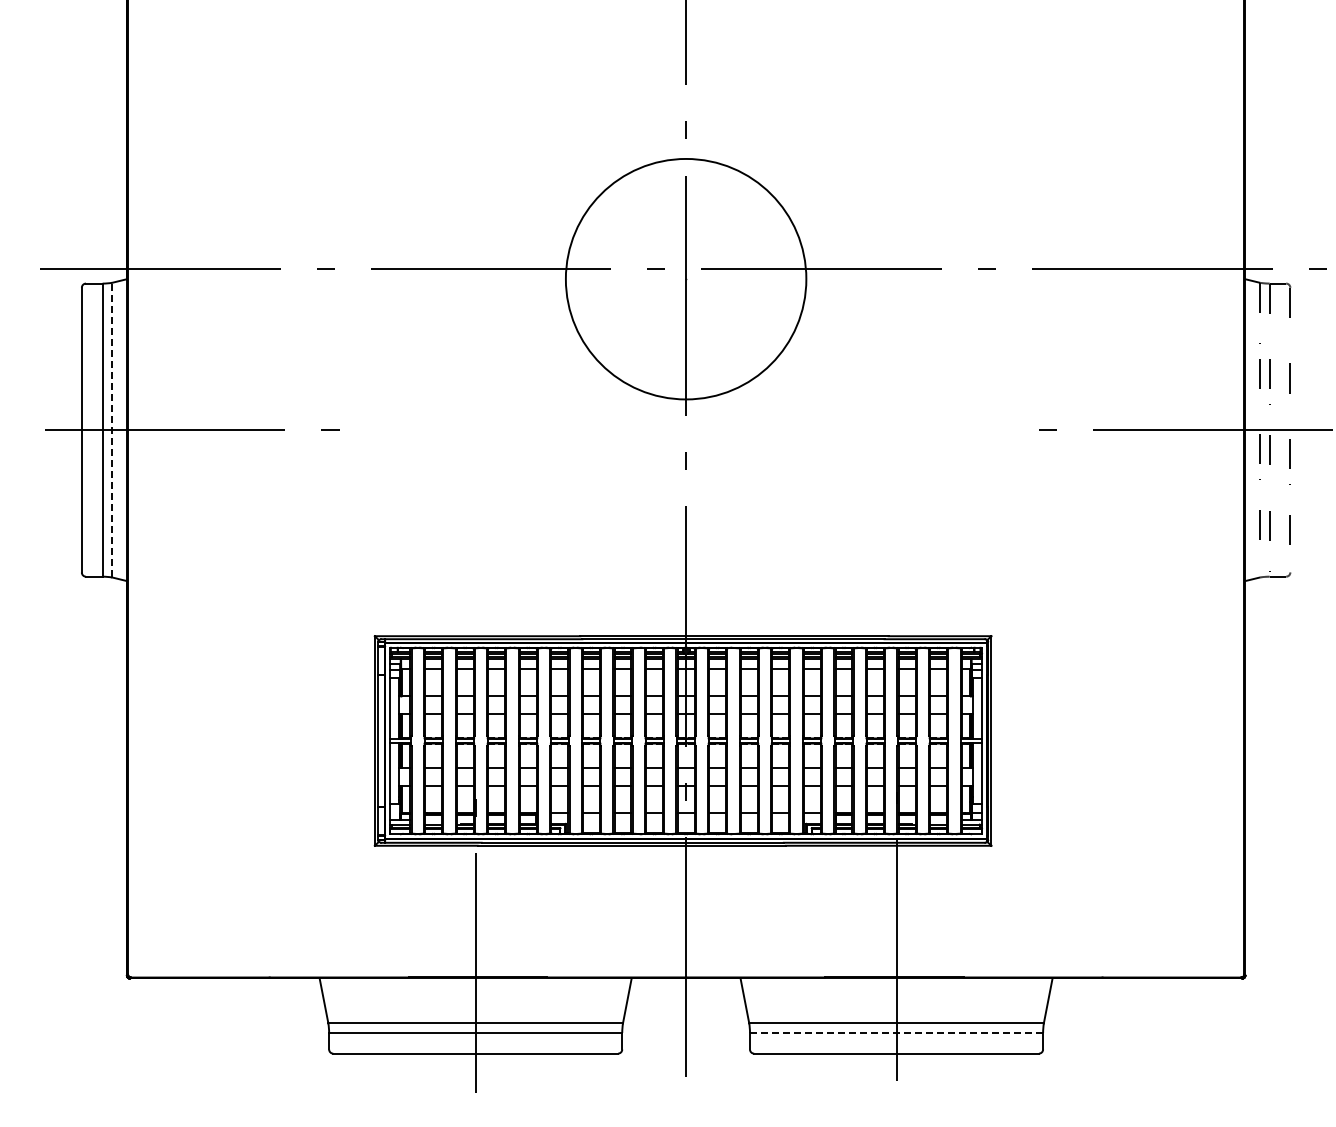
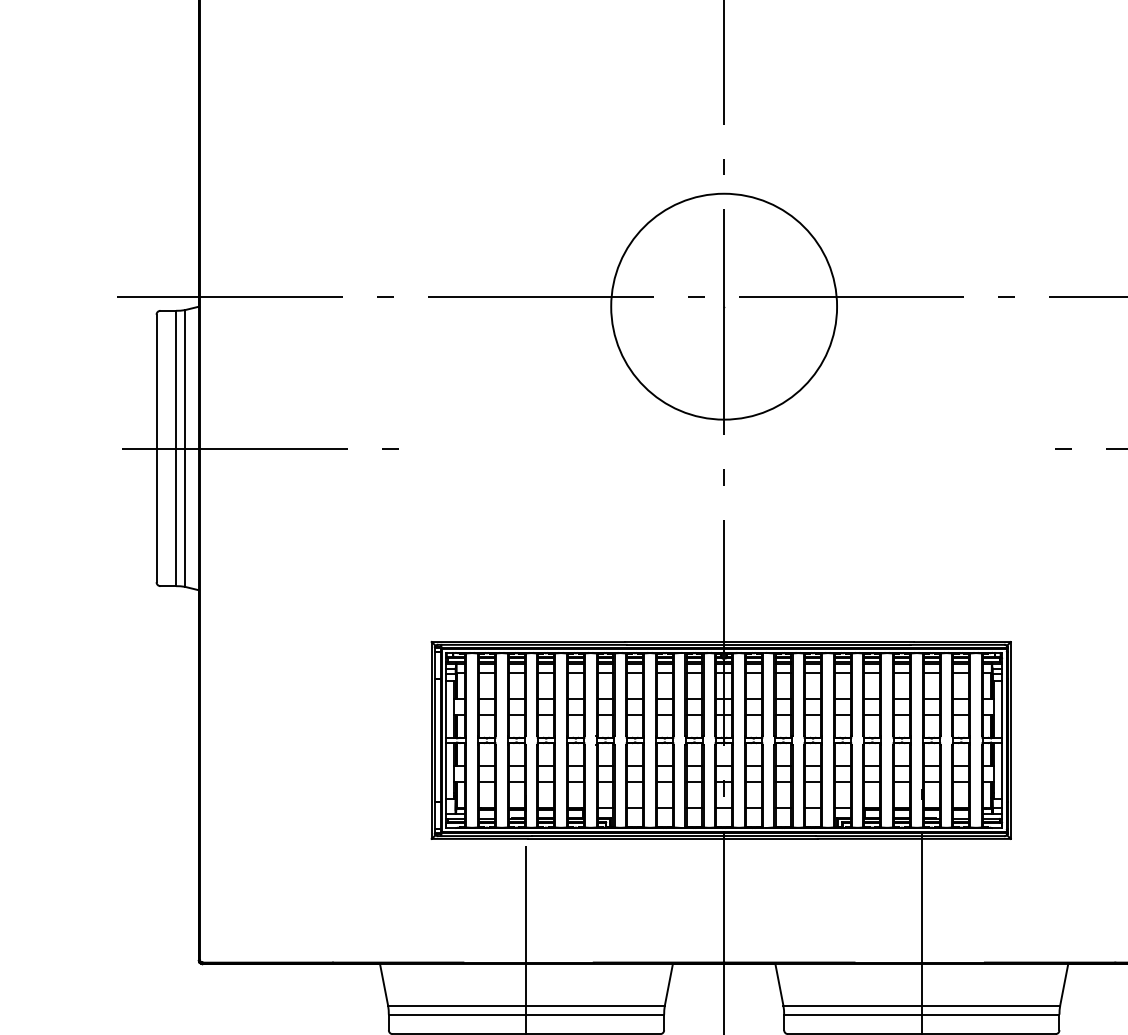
line: (112, 429) -> (185, 447), dashed -> solid
line: (896, 1032) -> (921, 1014), dashed -> solid

